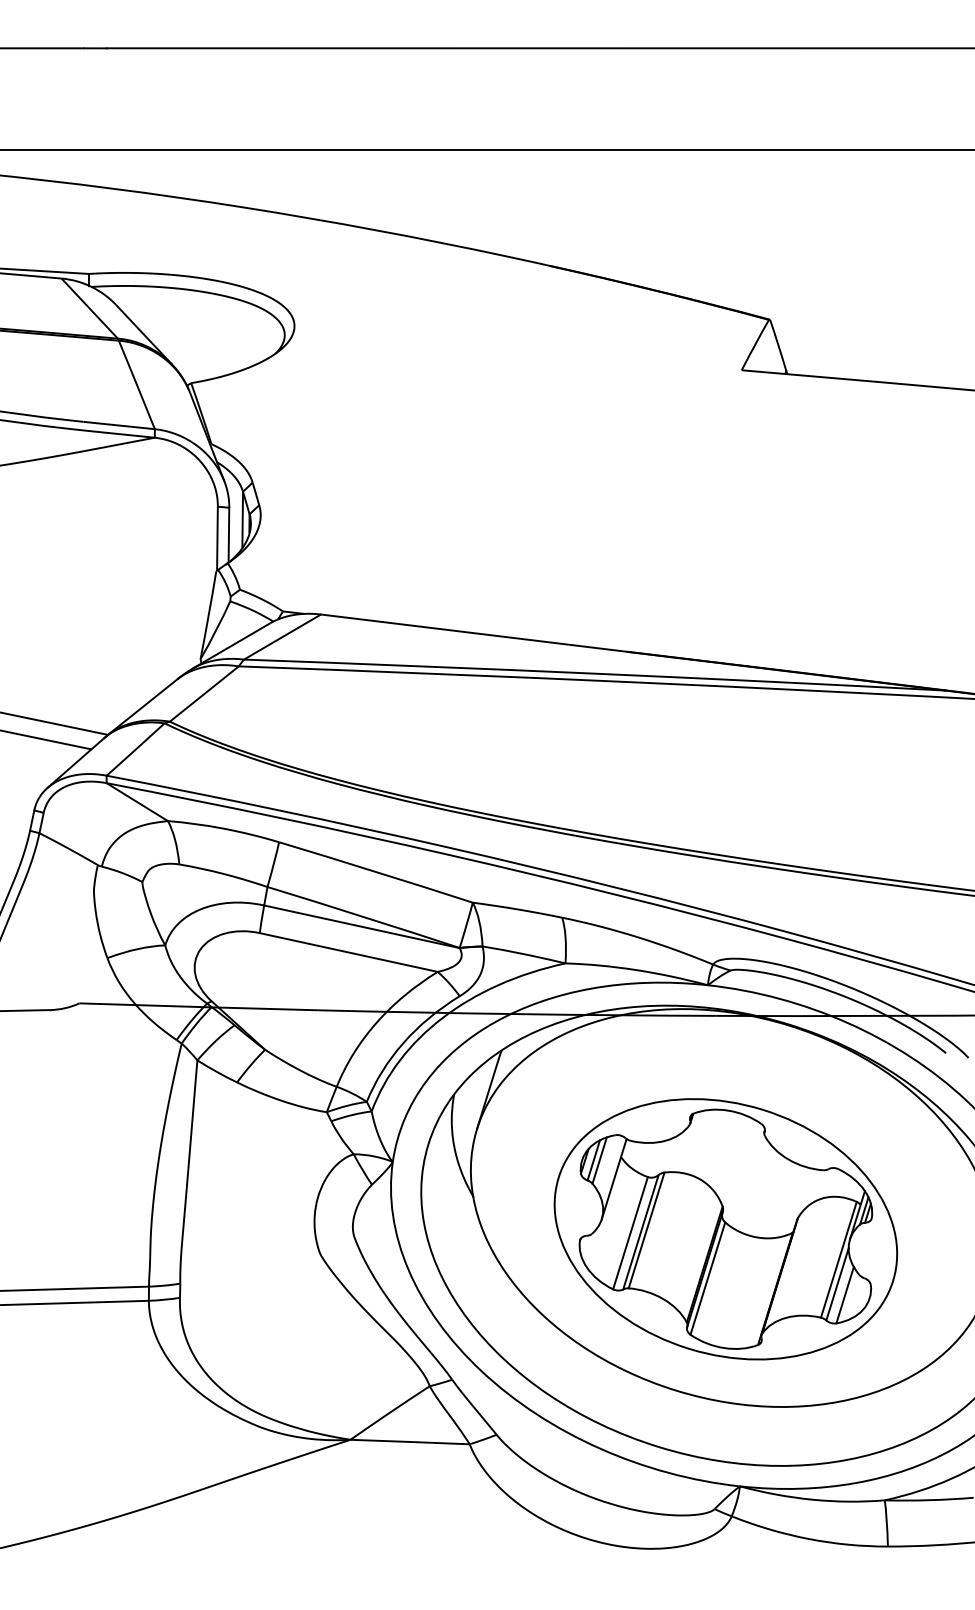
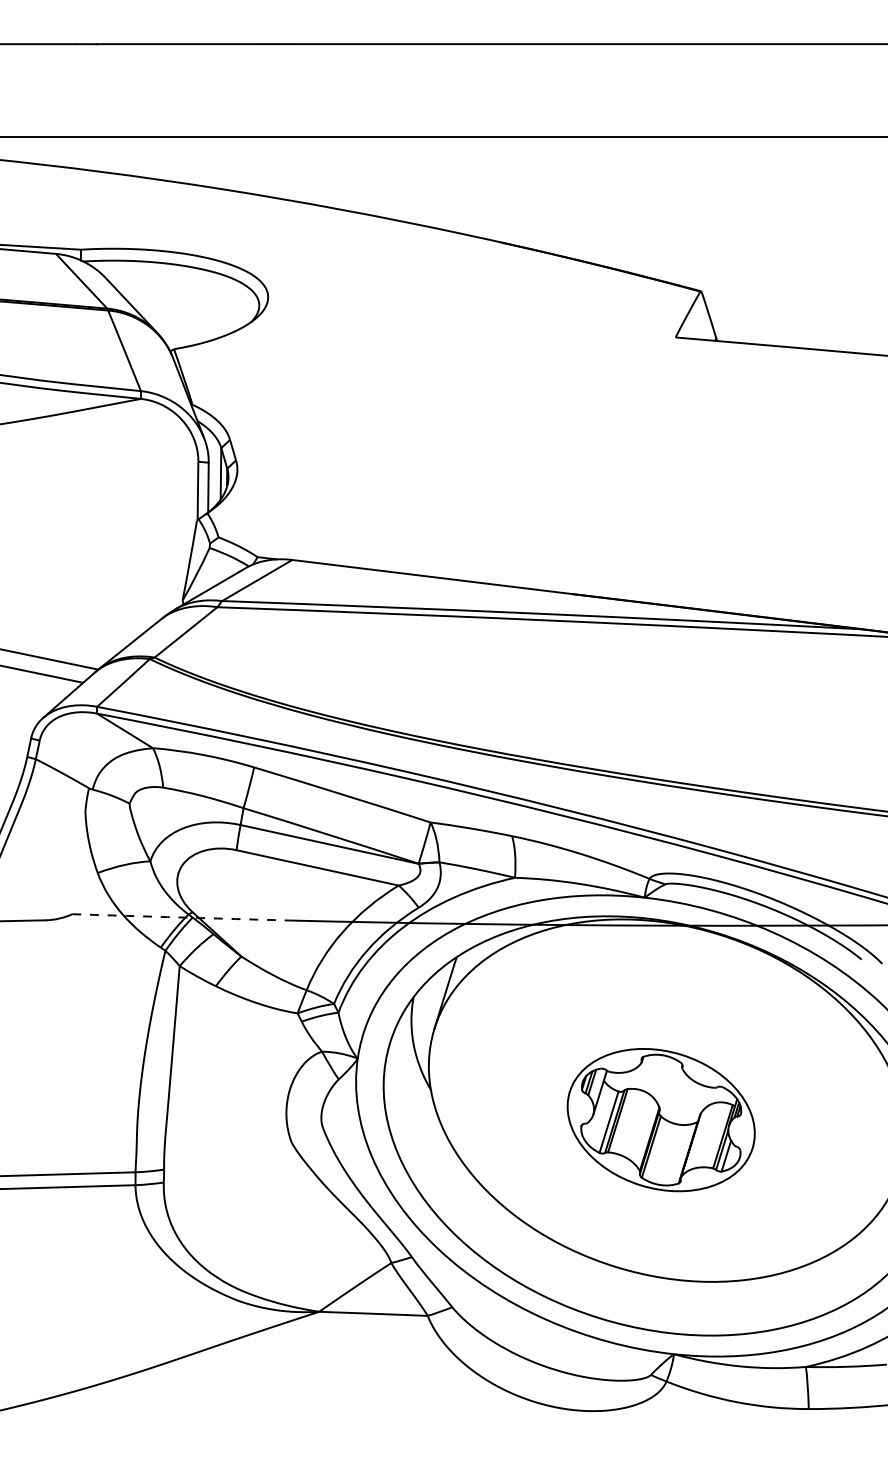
arc: (198, 1006) -> (180, 917), solid -> dashed
part: (725, 1229) -> (660, 1120), size x0.6

